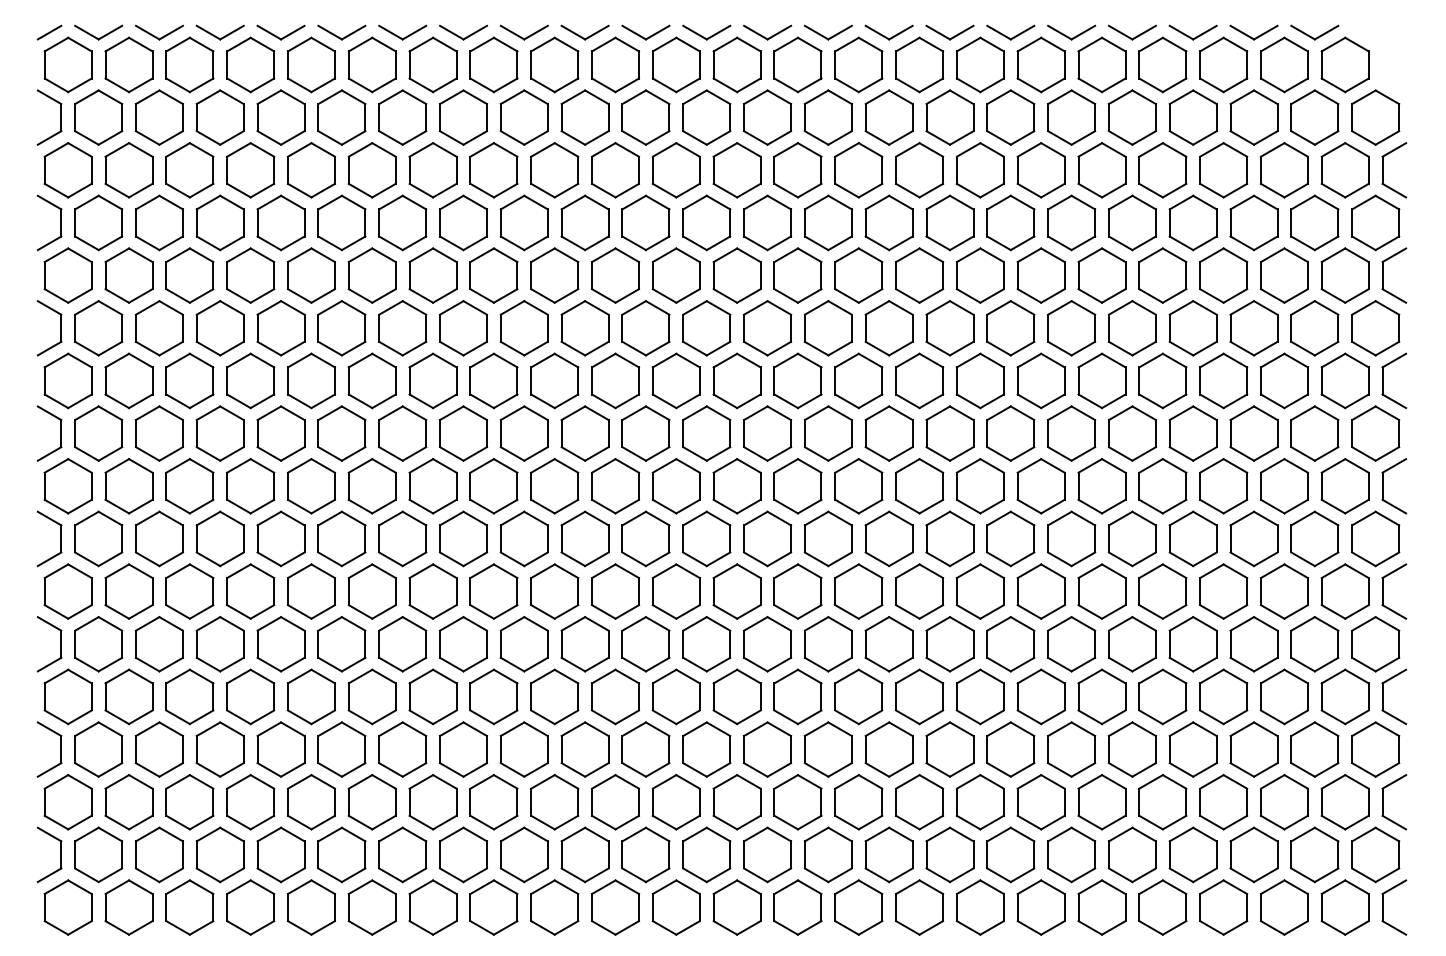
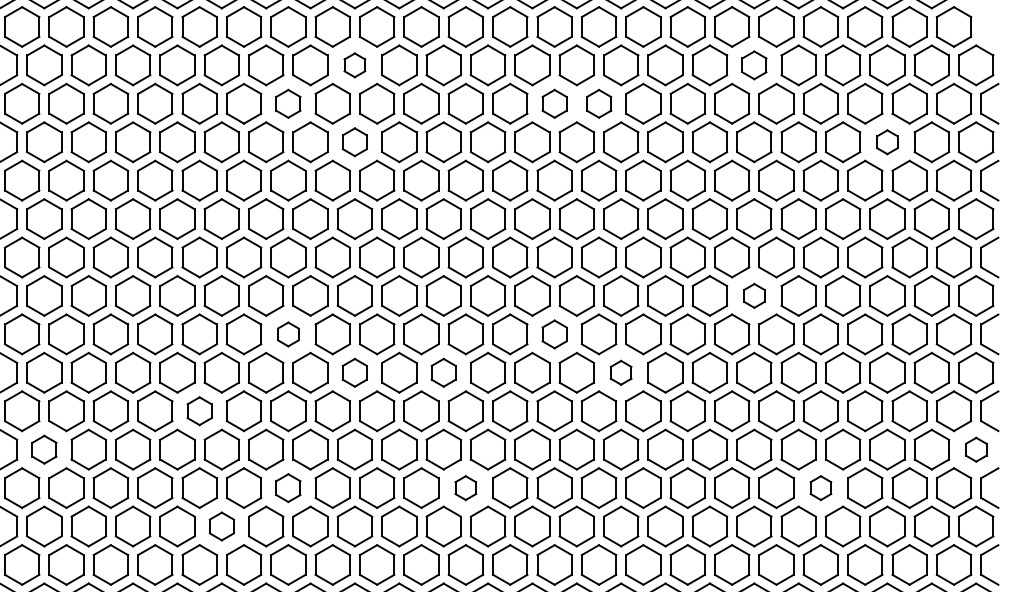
part: (523, 117) -> (354, 65), size x0.6
part: (1071, 117) -> (754, 65), size x0.7
part: (432, 170) -> (287, 103), size x0.7
part: (797, 170) -> (554, 103), size x0.7
part: (858, 170) -> (598, 103), size x0.7
part: (523, 222) -> (354, 141), size x0.7
part: (1253, 222) -> (887, 141), size x0.6
part: (1071, 433) -> (754, 295), size x0.6
part: (432, 486) -> (287, 334), size x0.6
part: (797, 486) -> (554, 334), size x0.7
part: (523, 538) -> (354, 372), size x0.7
part: (645, 538) -> (443, 372), size x0.7
part: (888, 538) -> (620, 372), size x0.6
part: (311, 591) -> (199, 411), size x0.7
part: (98, 644) -> (44, 449), size x0.7
part: (1375, 644) -> (976, 449), size x0.6
part: (432, 696) -> (287, 487), size x0.7
part: (675, 696) -> (465, 487), size x0.6
part: (1162, 696) -> (820, 487), size x0.6
part: (341, 749) -> (221, 526), size x0.7

